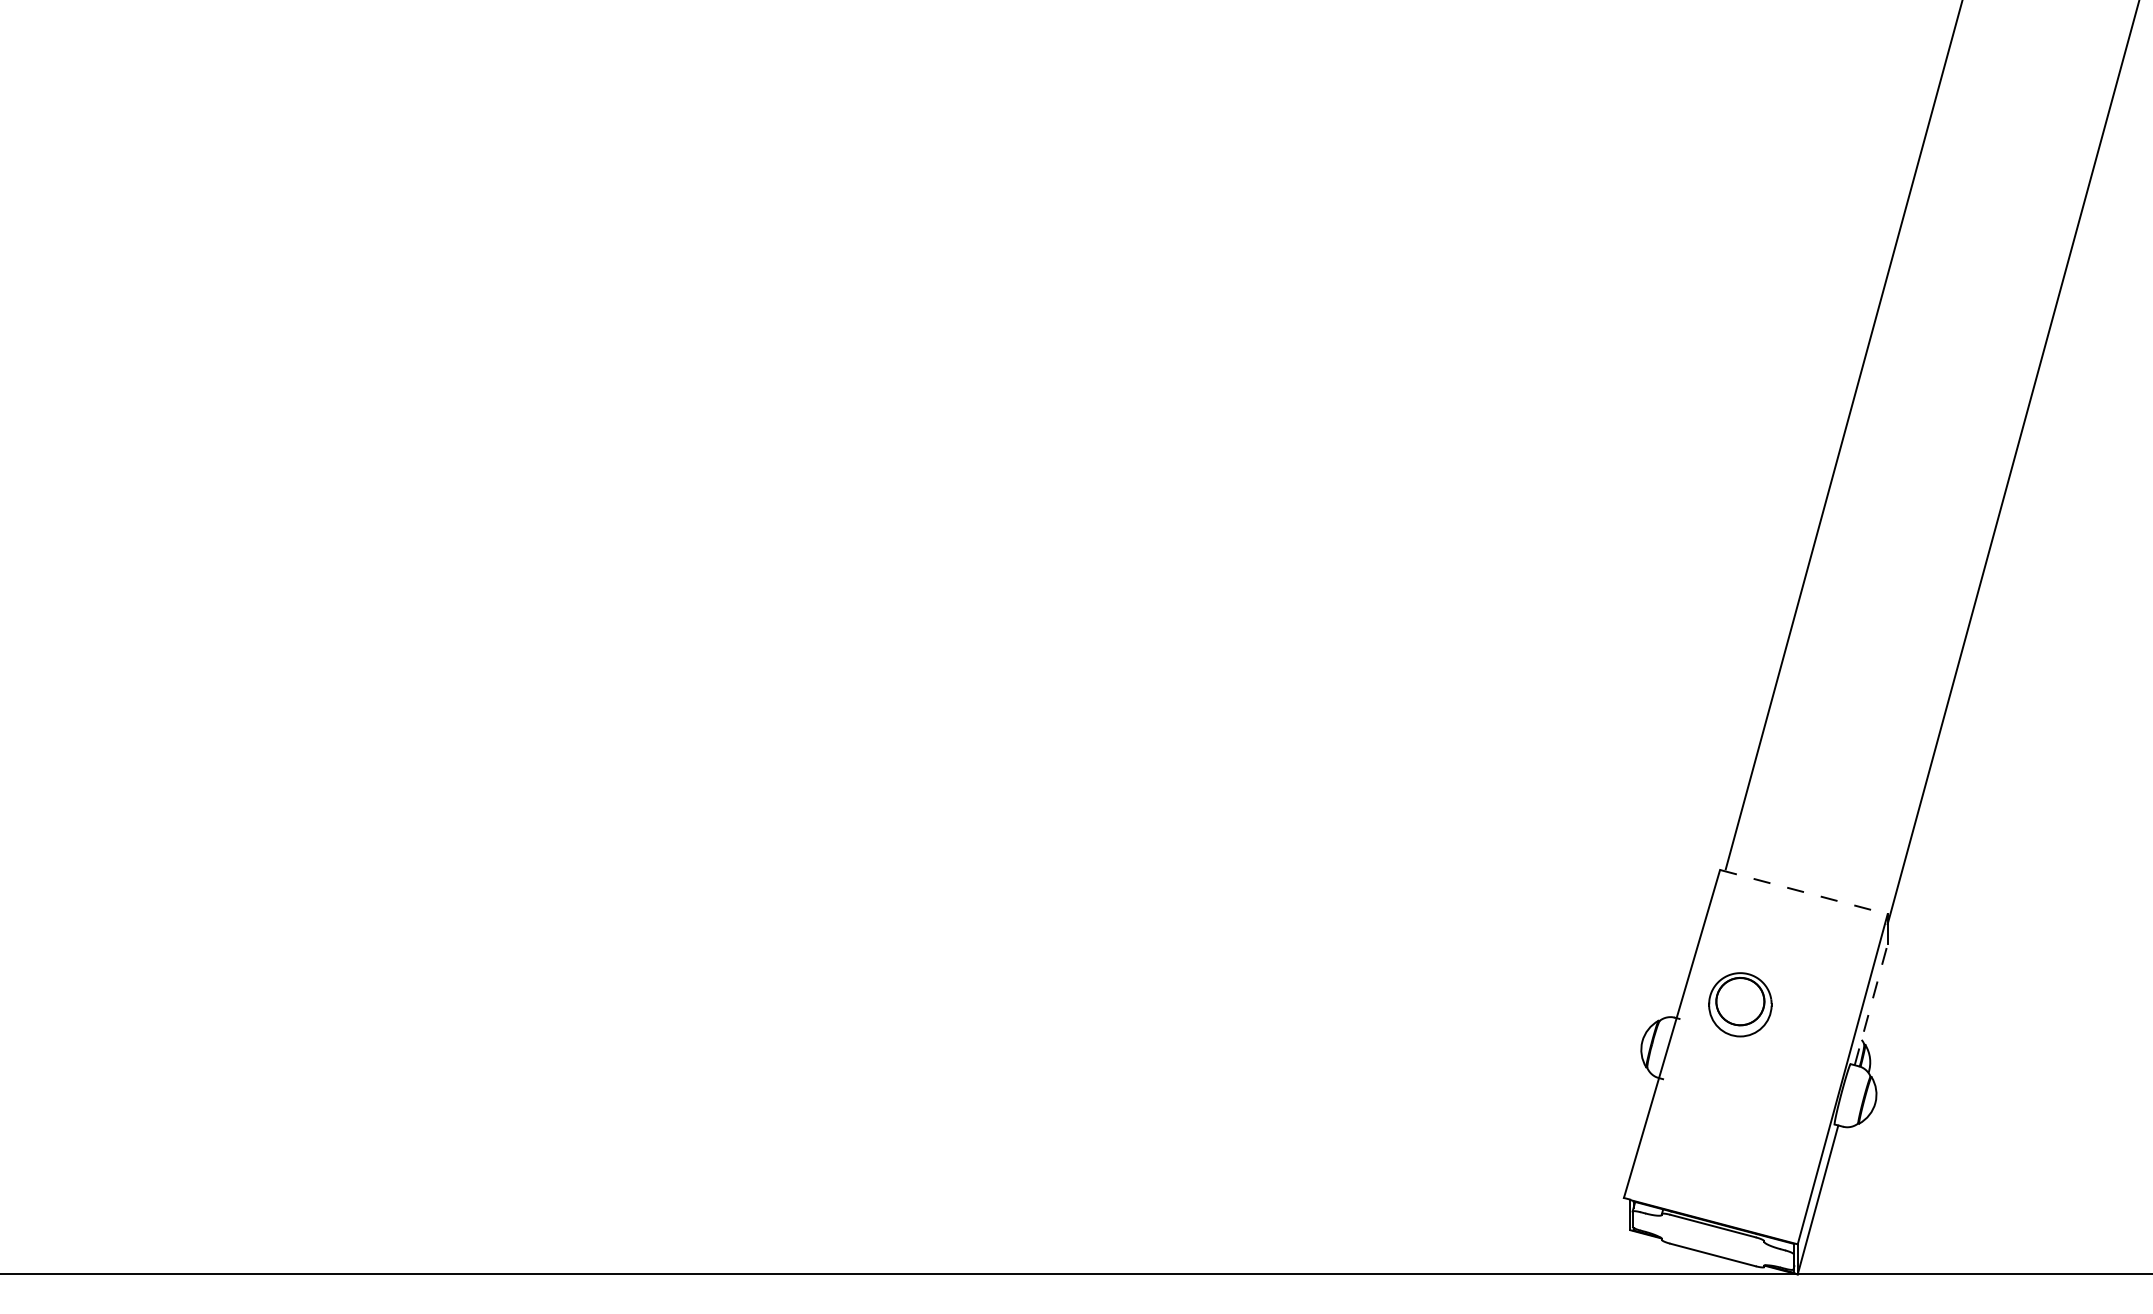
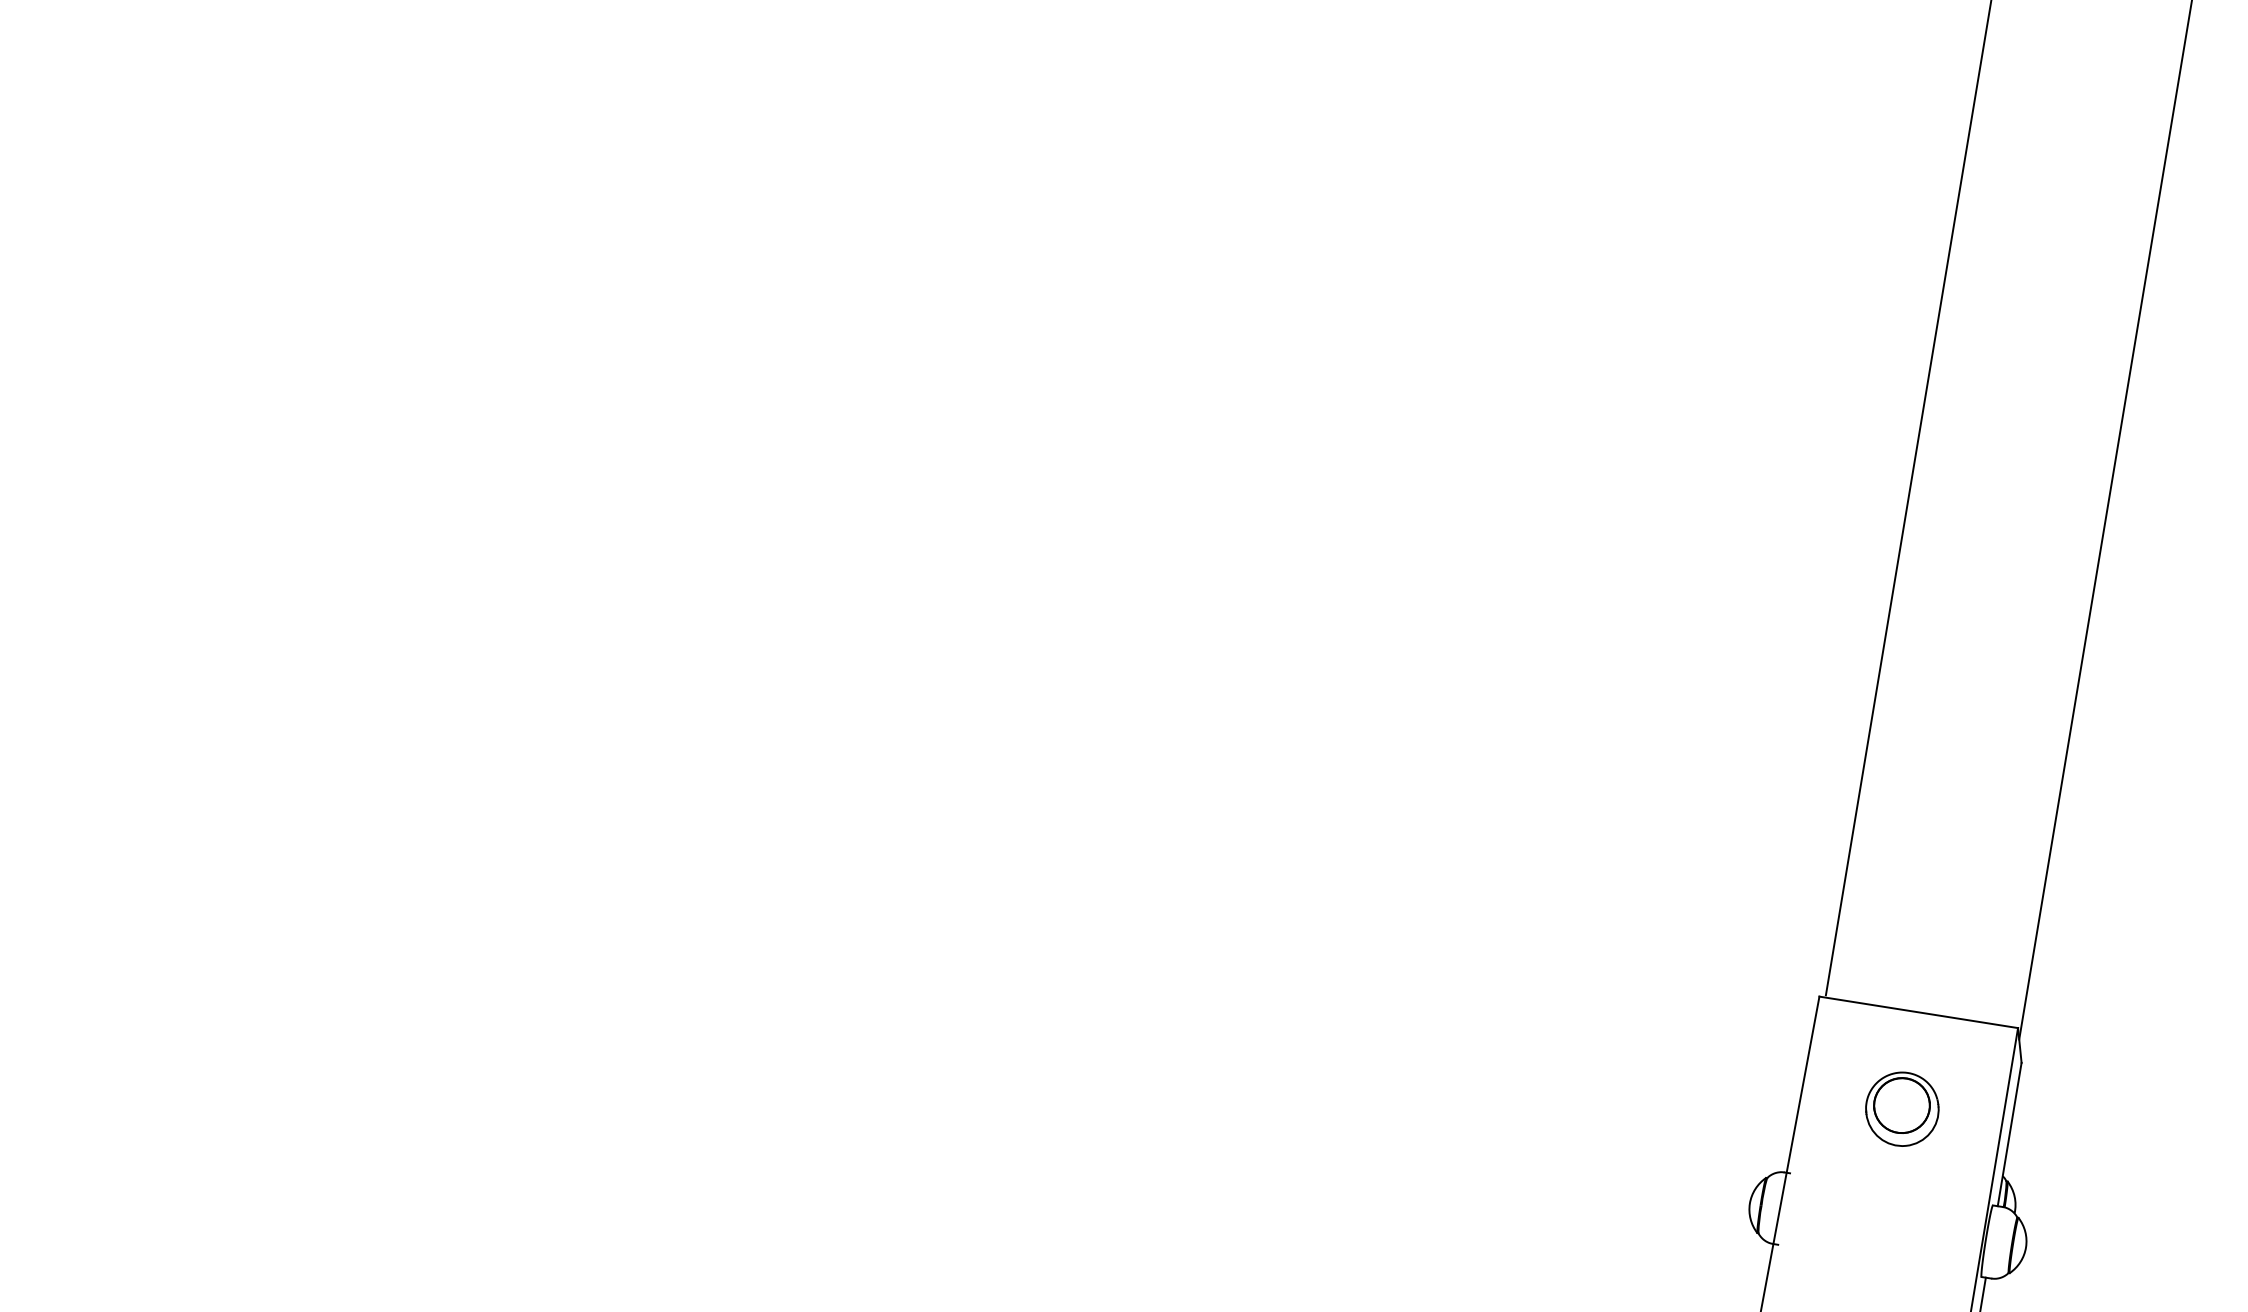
line: (1803, 892) -> (1918, 1012), dashed -> solid
part: (1740, 1004) -> (1902, 1108), moved
line: (1871, 1004) -> (2009, 1134), dashed -> solid

